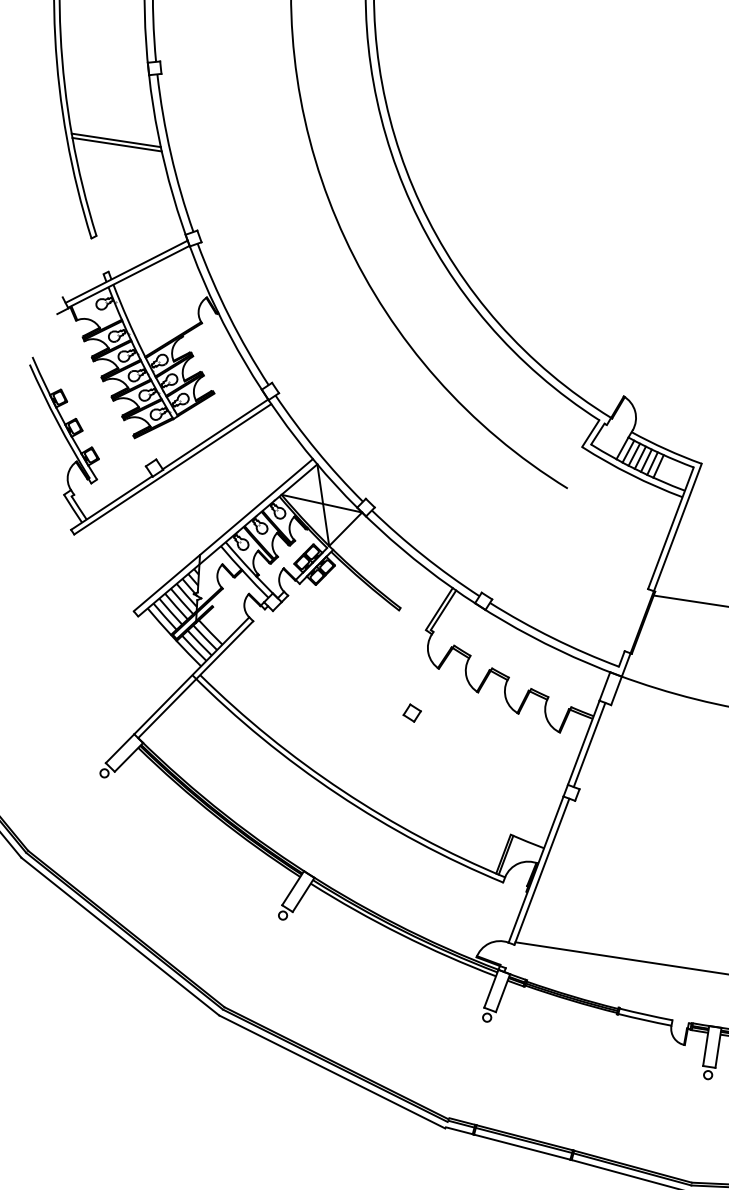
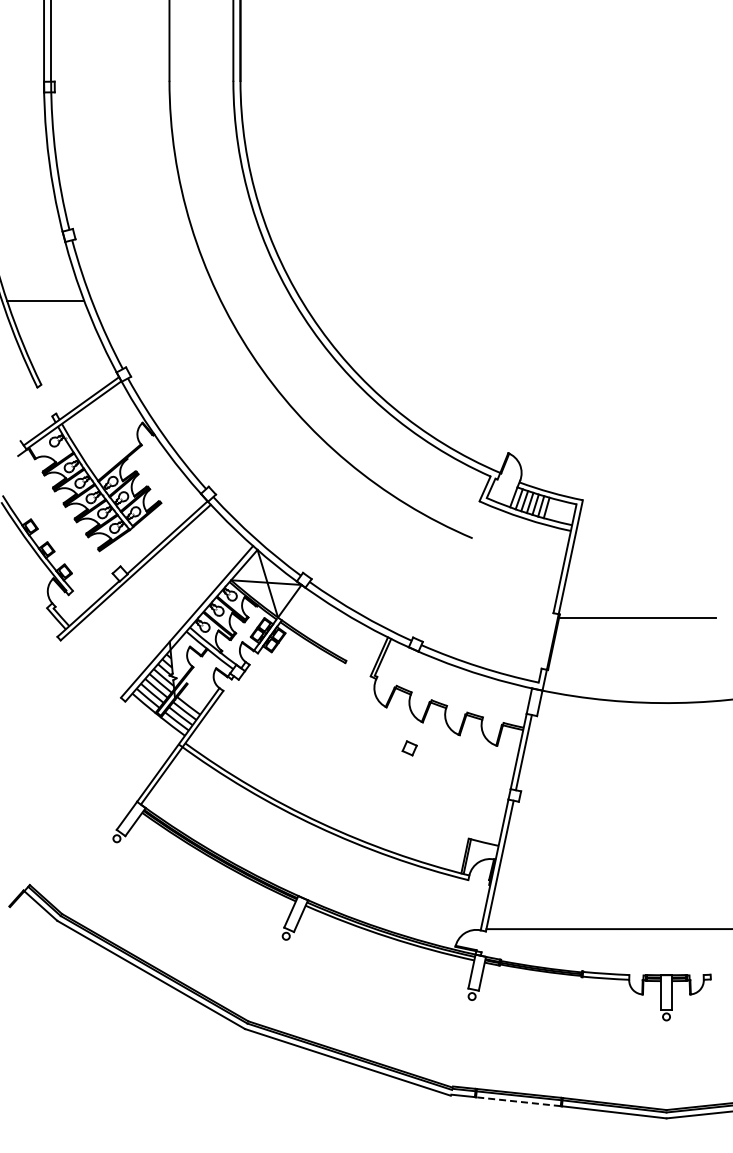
line: (116, 144) -> (46, 304), removed
part: (411, 713) -> (409, 748), moved
line: (522, 1146) -> (518, 1101), solid -> dashed

